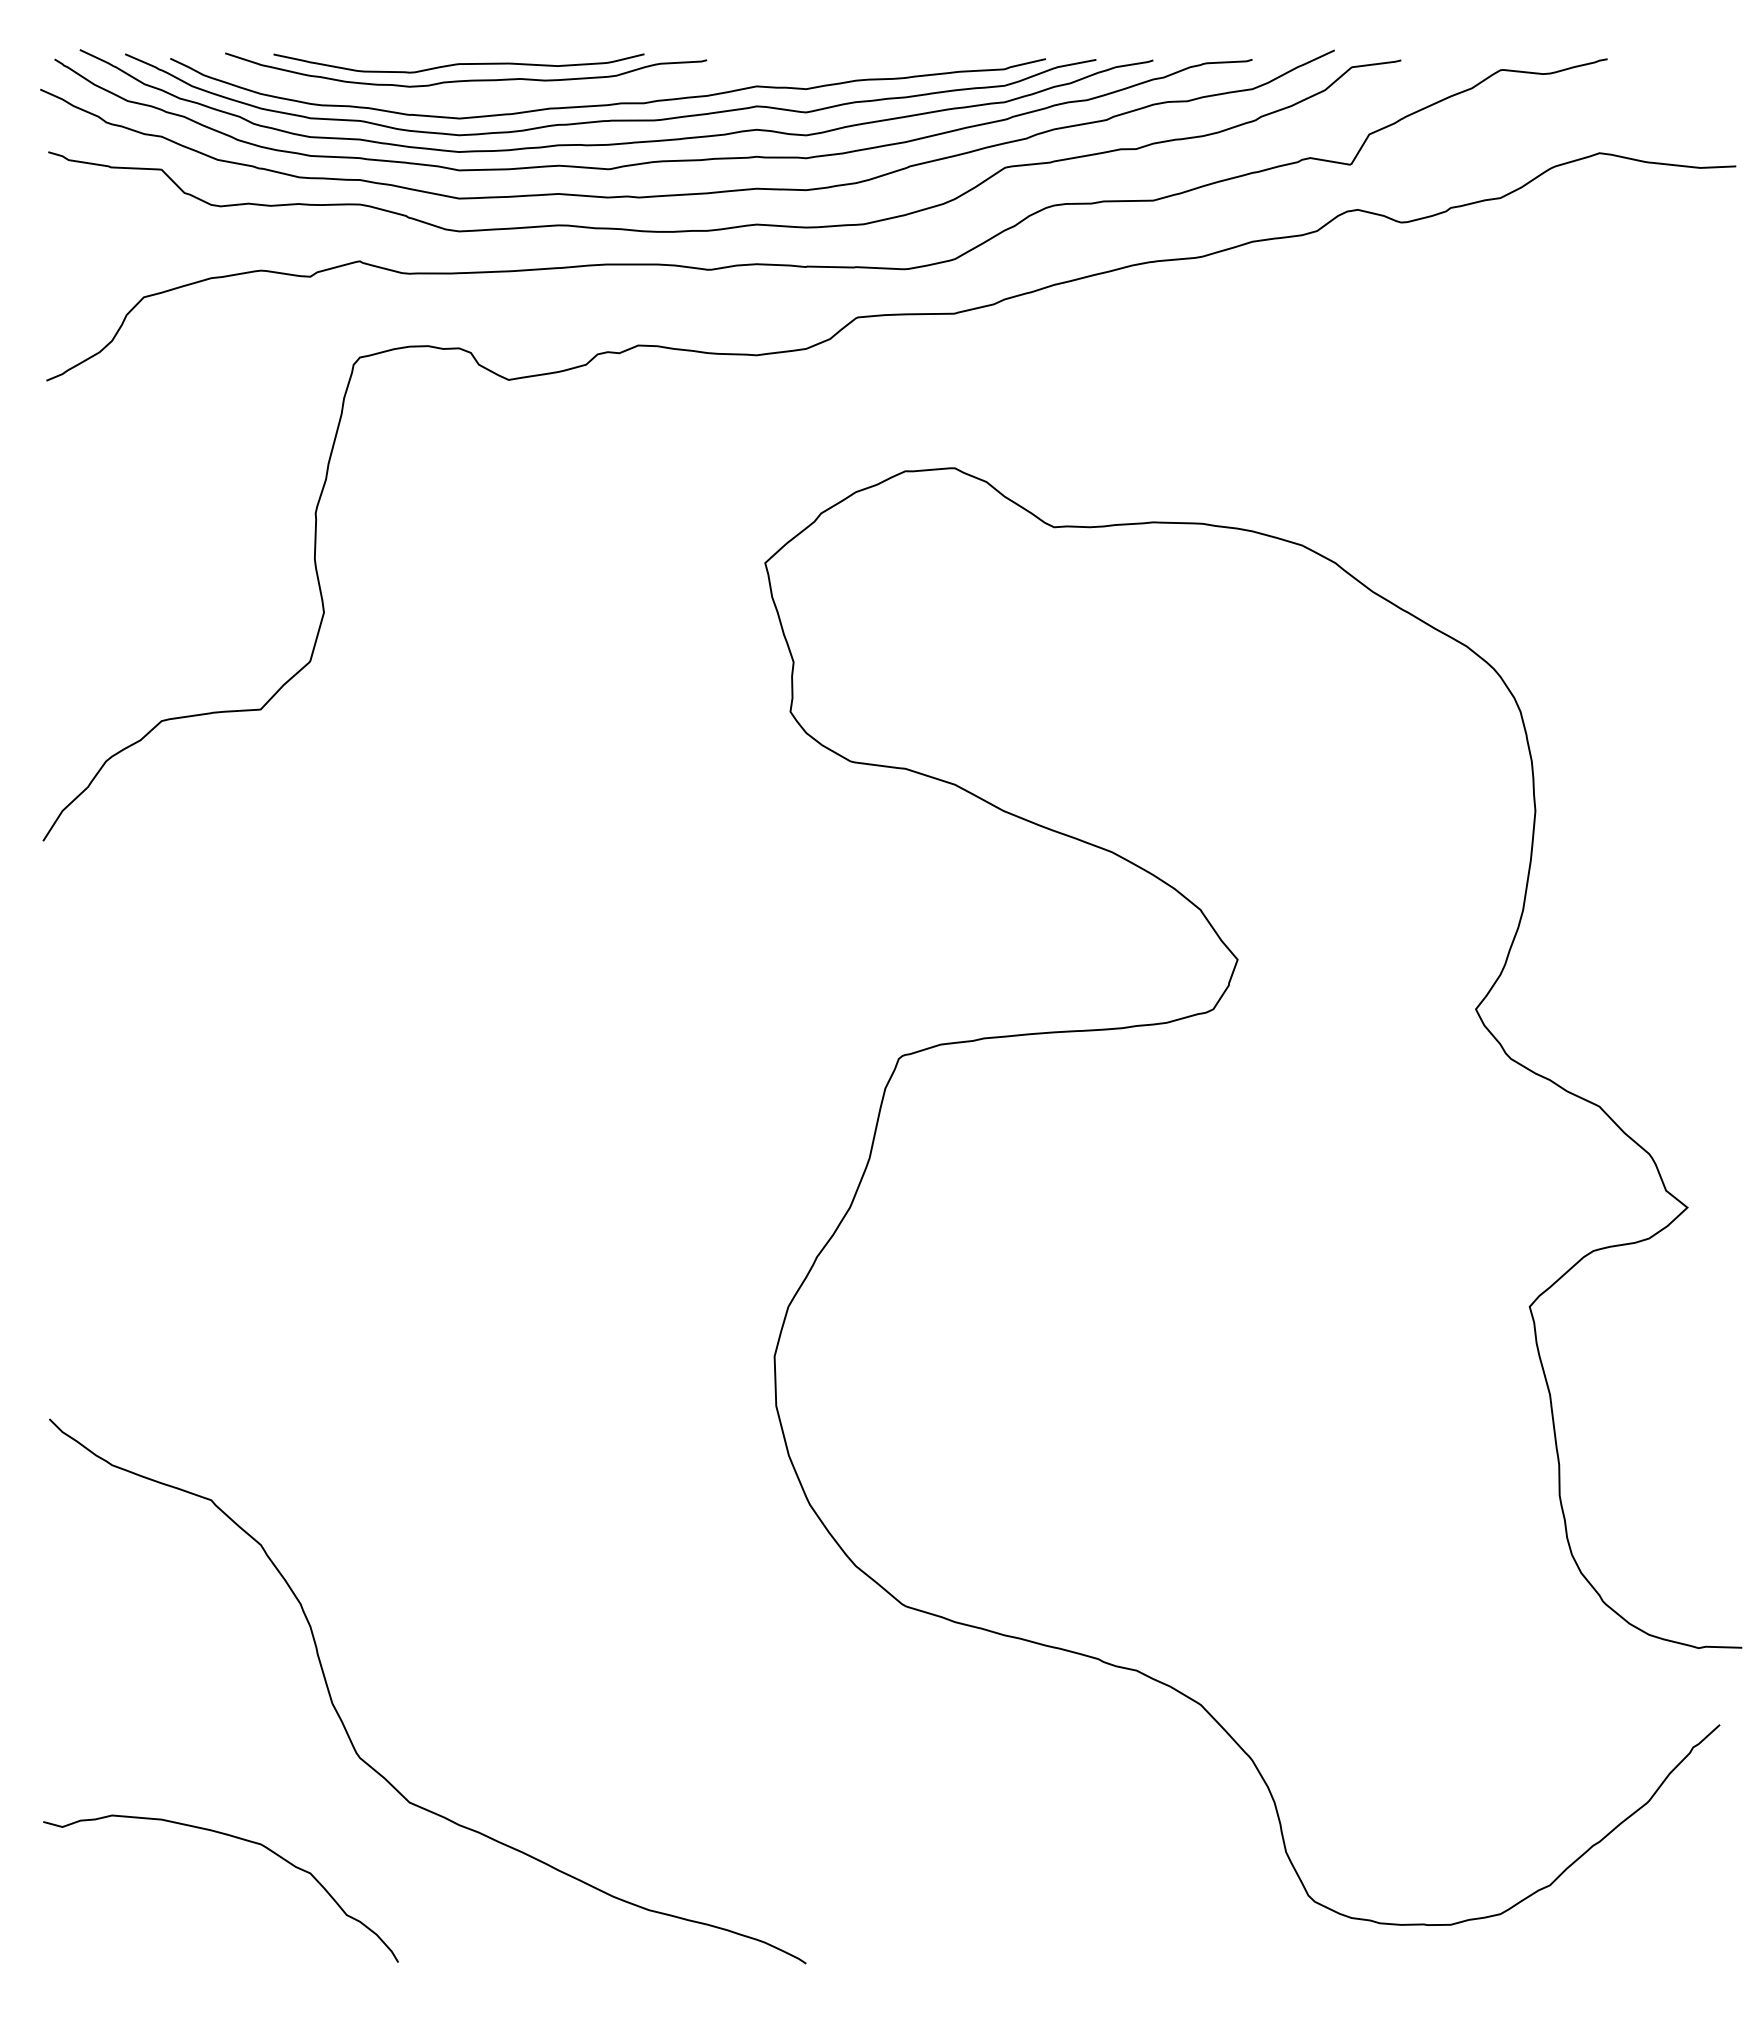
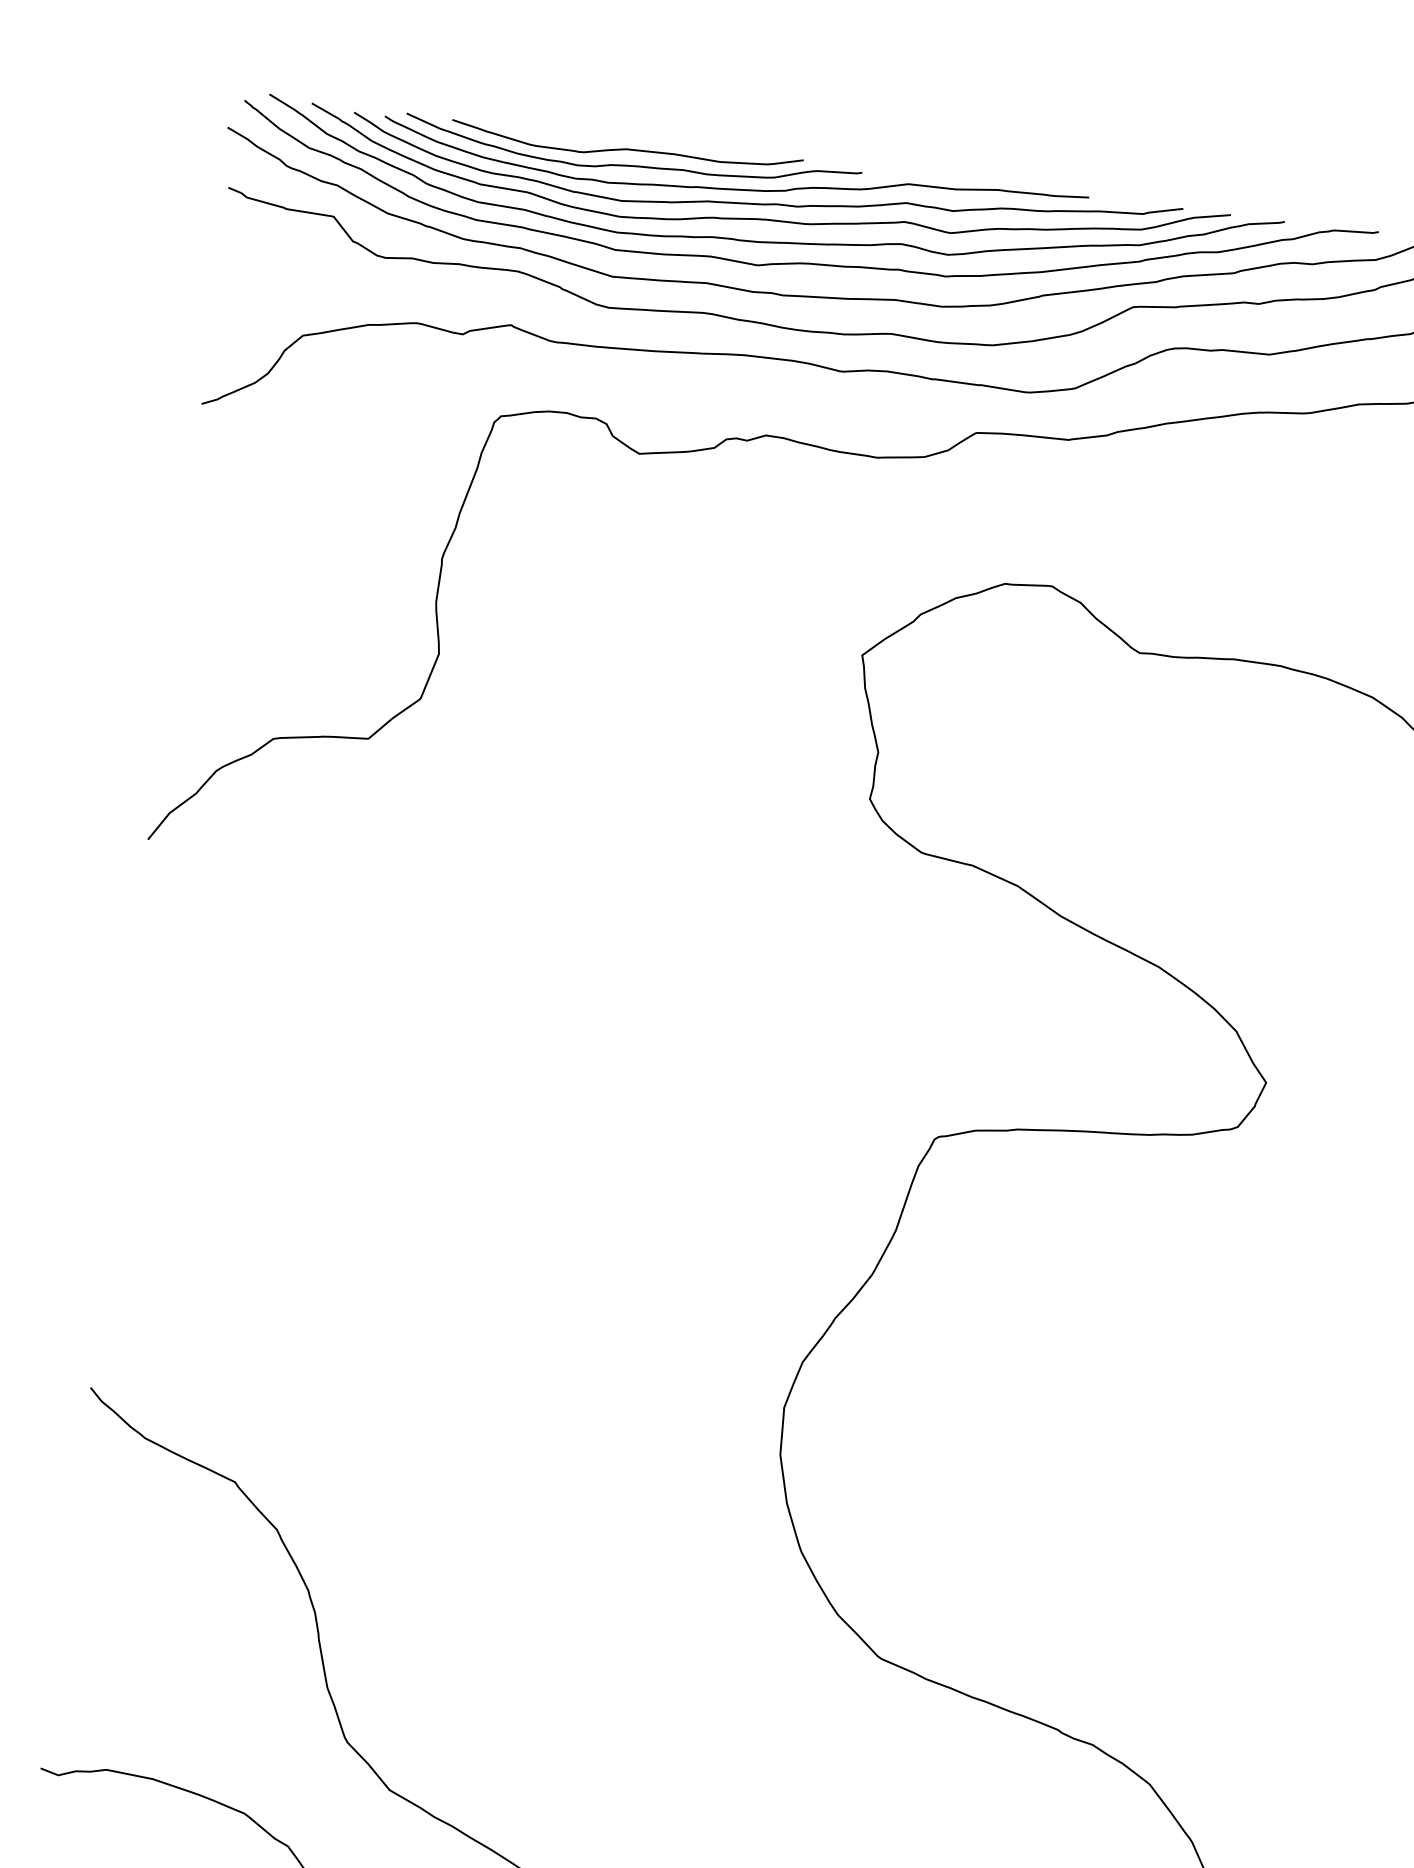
curve: (579, 91) -> (738, 188), added

